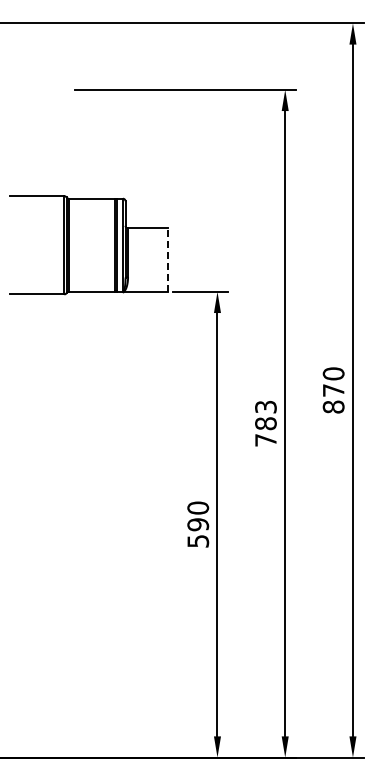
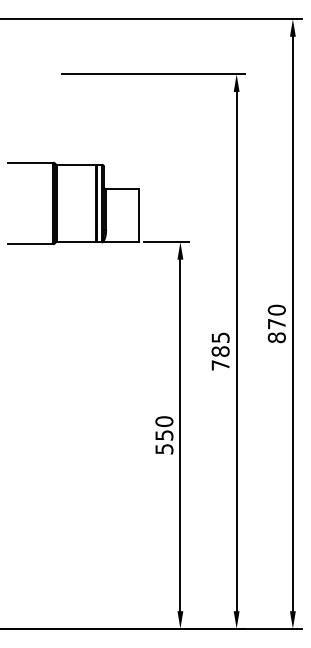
line: (167, 260) -> (138, 216), dashed -> solid
text: (265, 406) -> (220, 337), 783 -> 785
text: (197, 524) -> (163, 435), 590 -> 550

